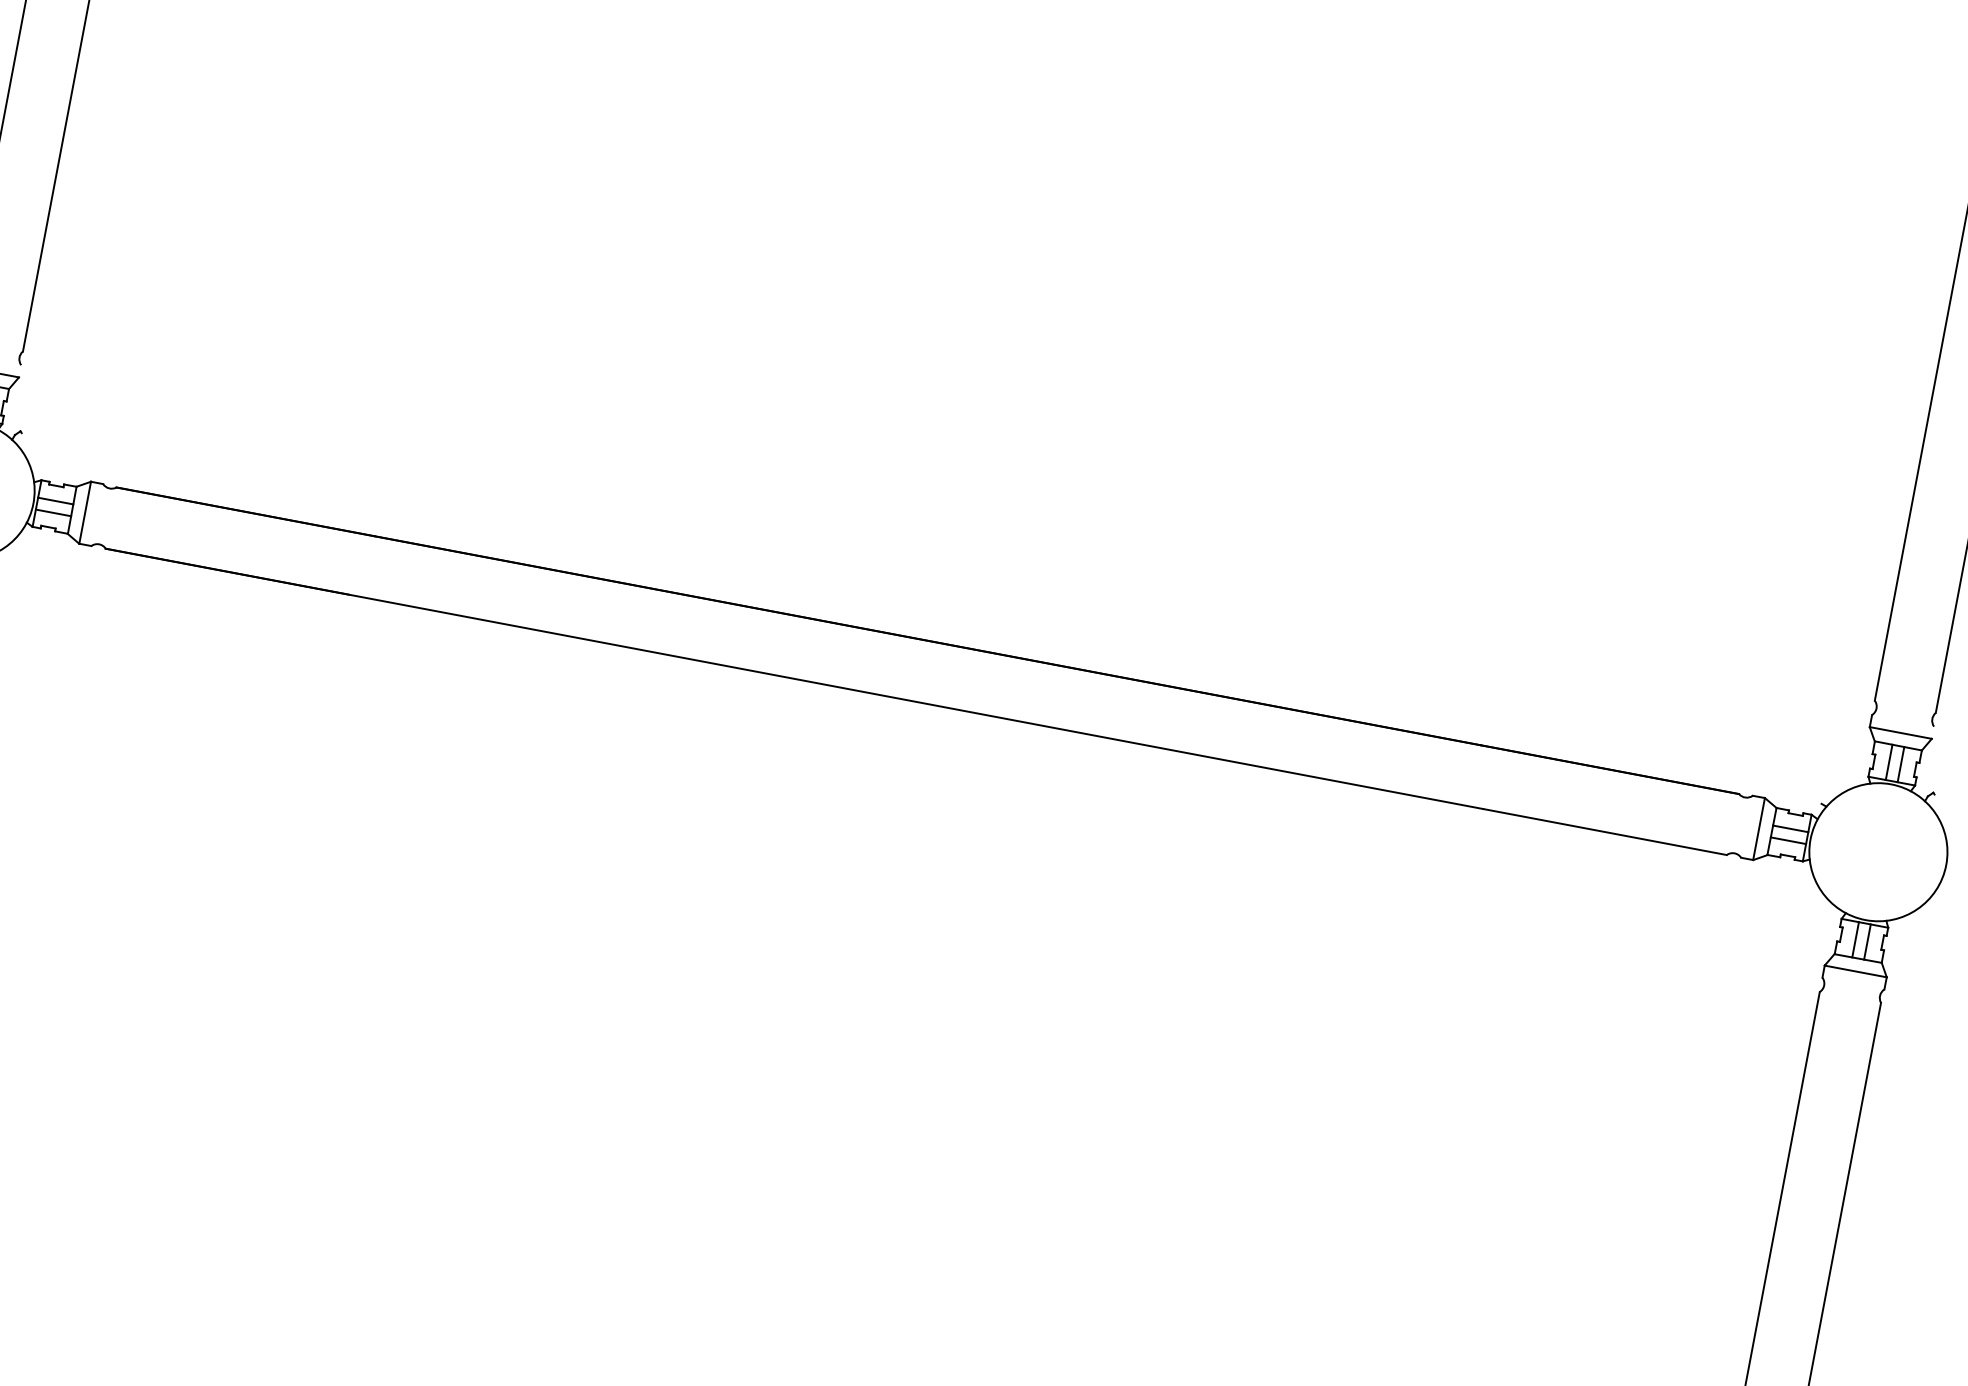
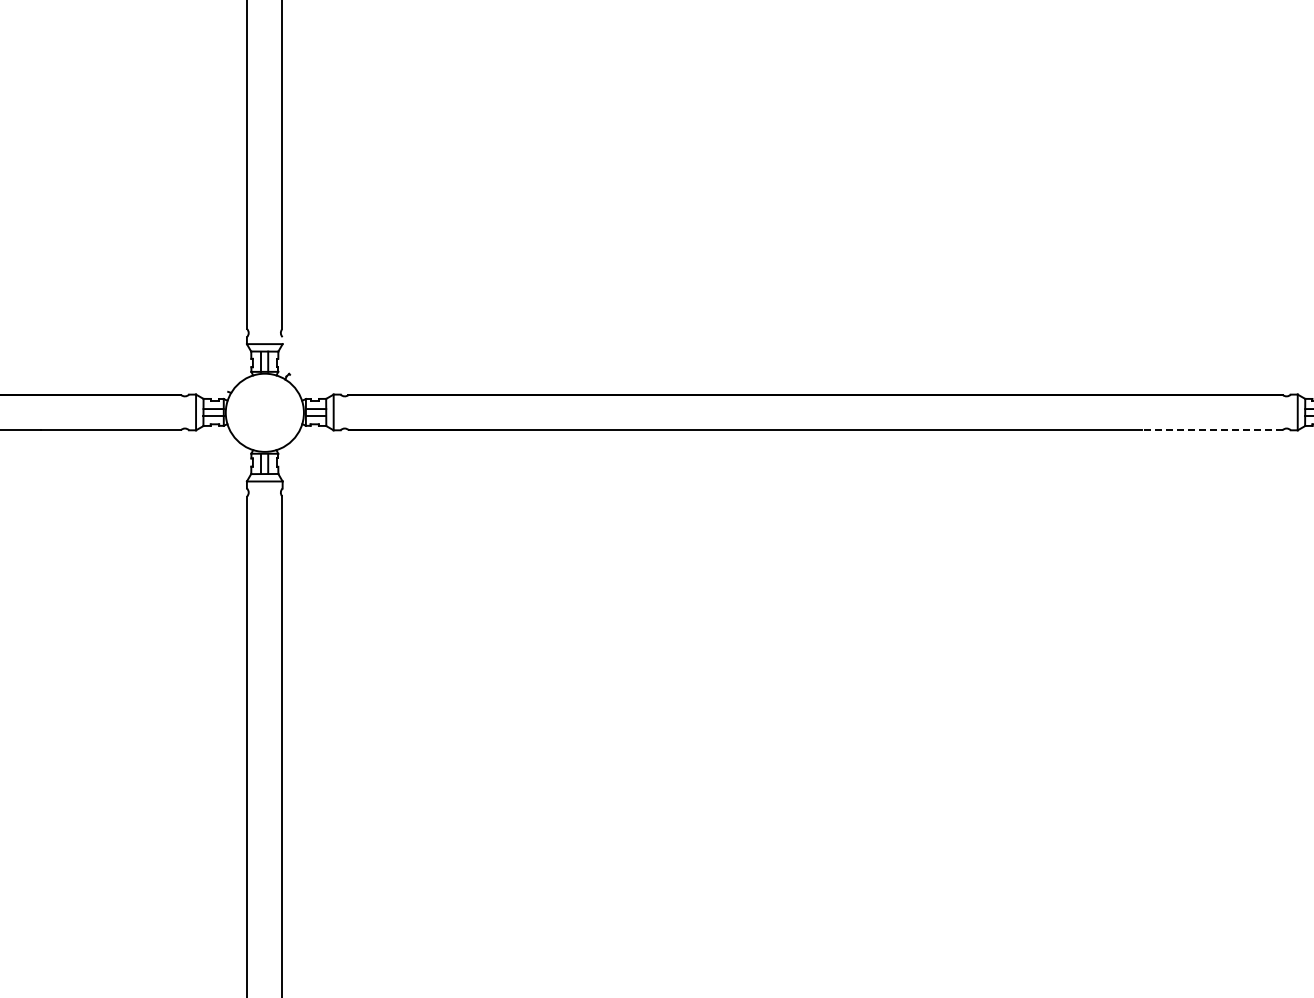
line: (1603, 832) -> (1211, 430), solid -> dashed

